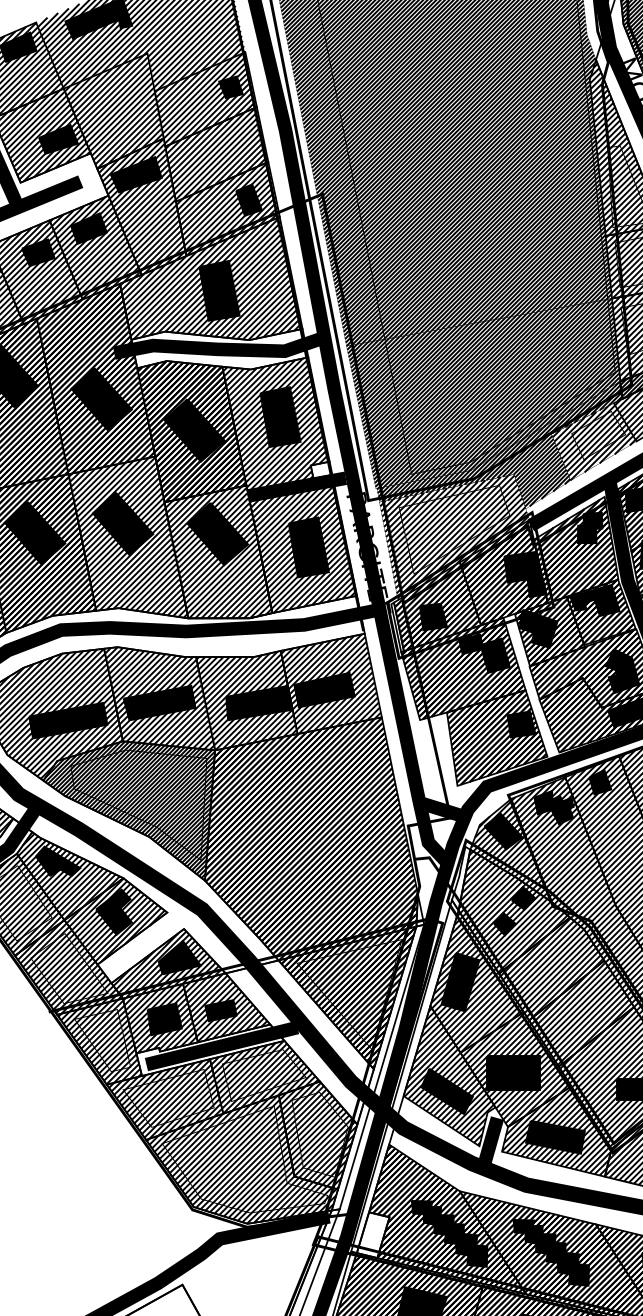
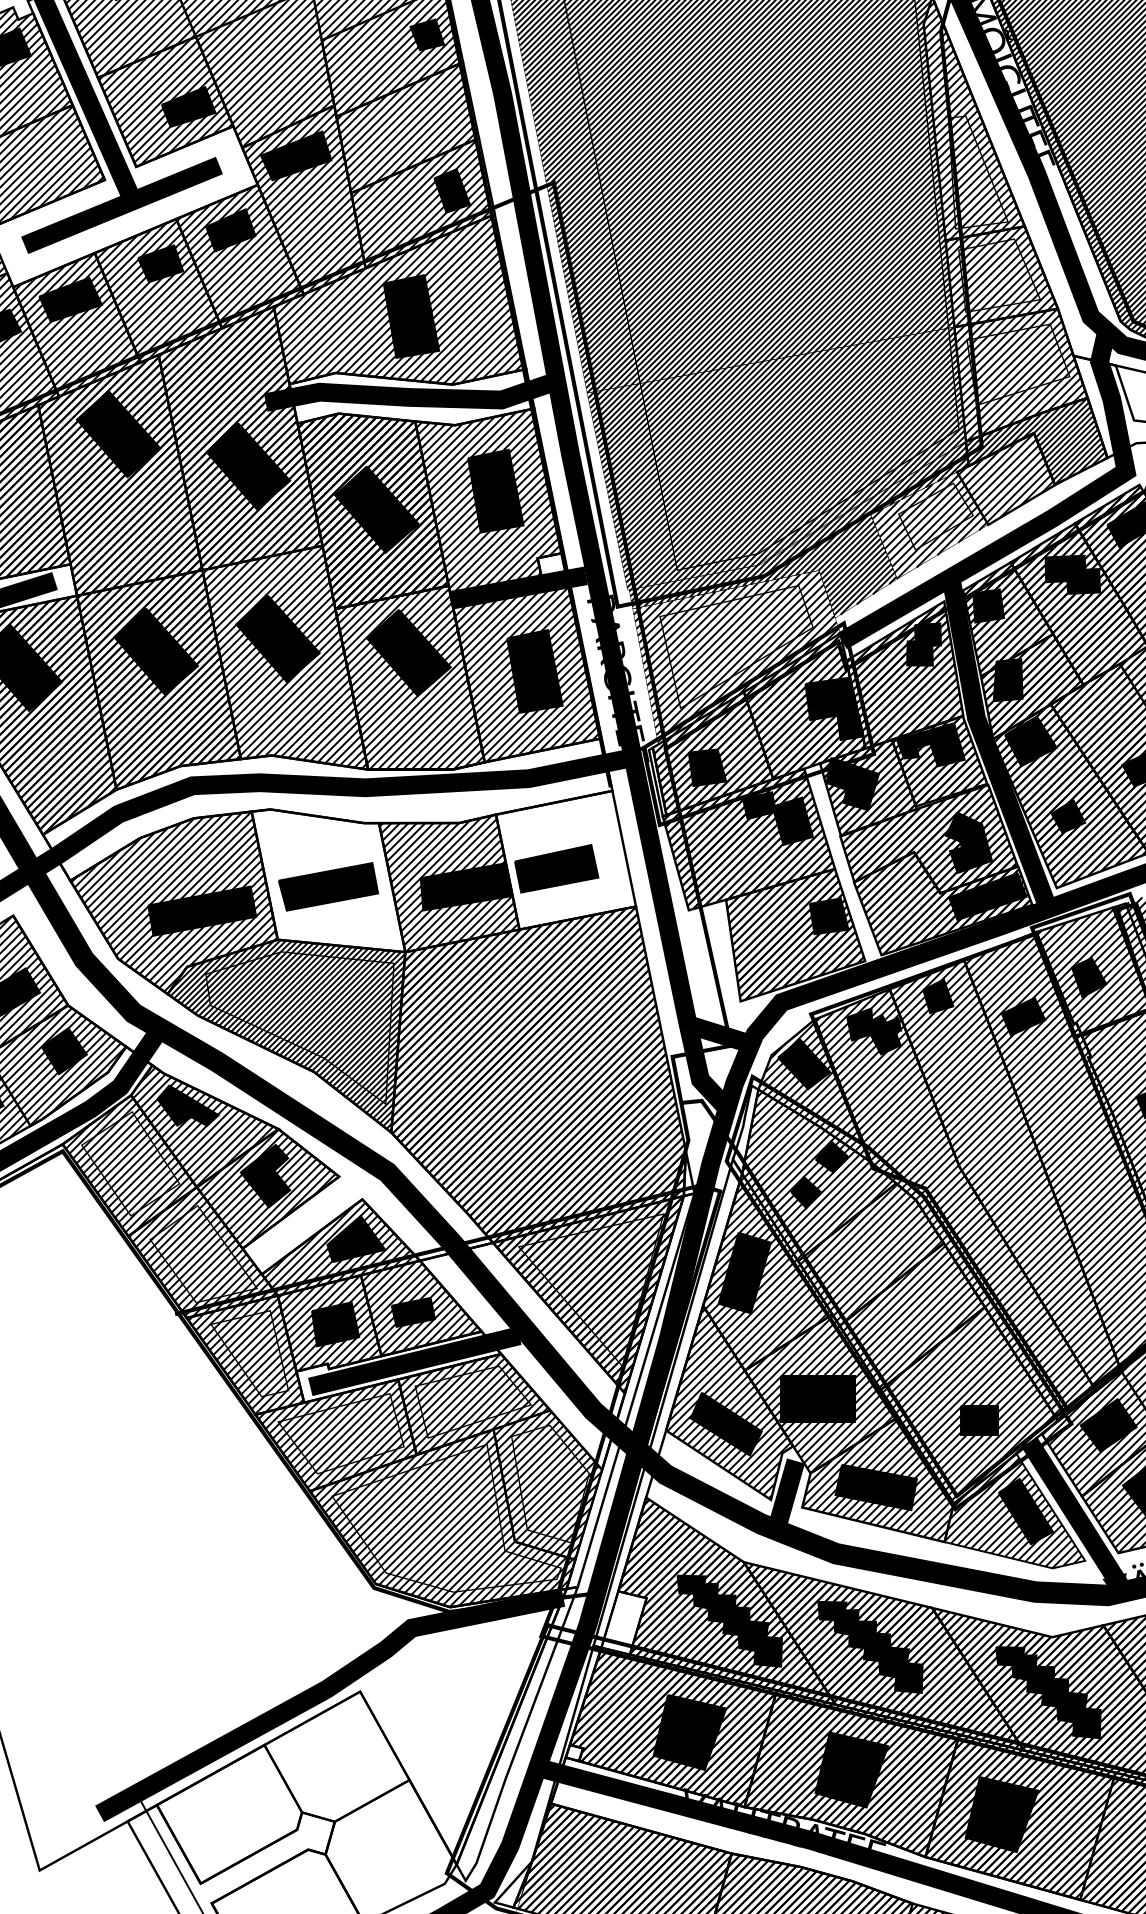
hatch: (330, 684) -> (565, 860), removed
hatch: (159, 698) -> (328, 880), removed

